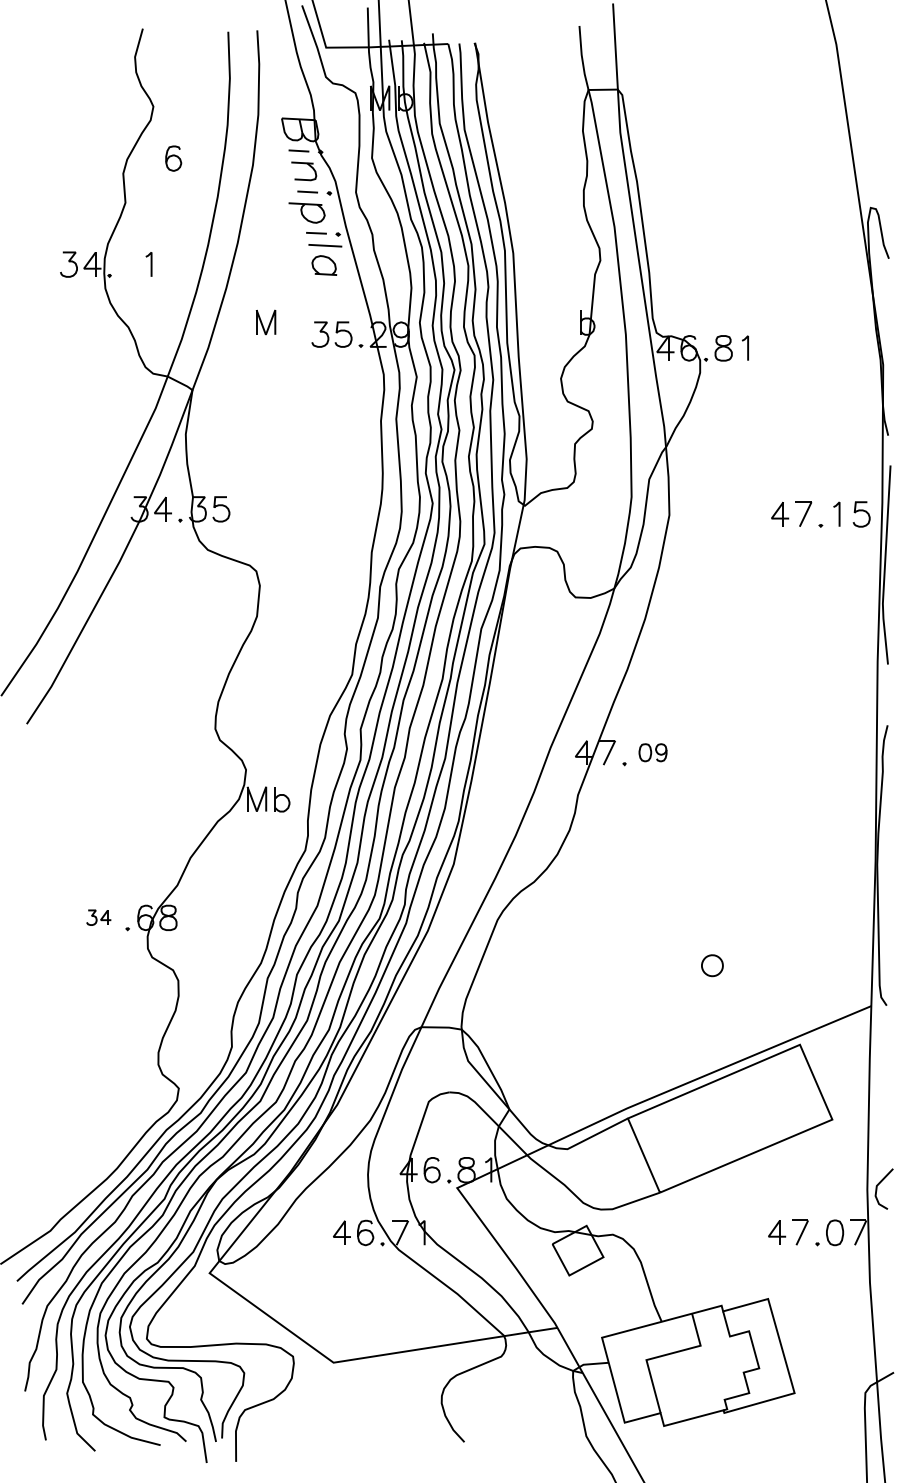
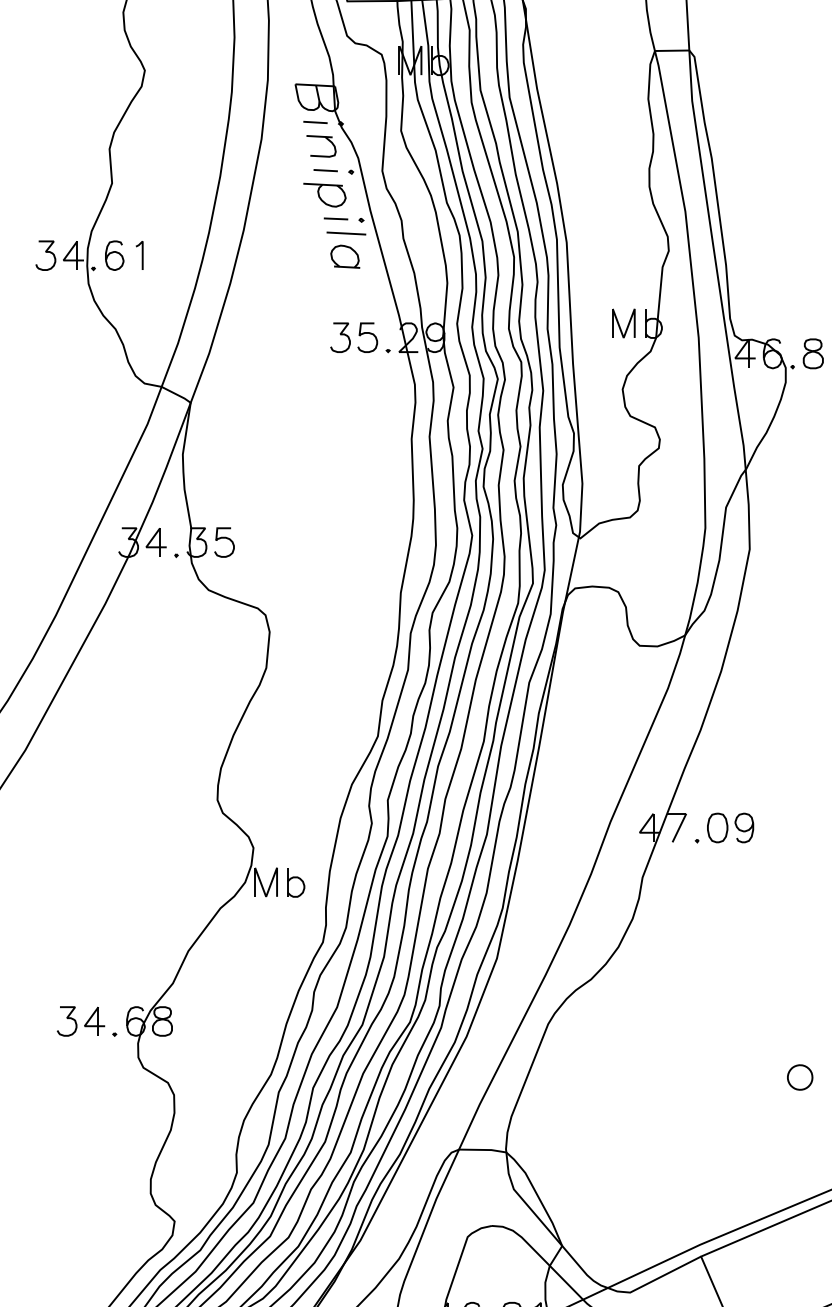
part: (173, 158) -> (114, 255), moved
part: (265, 322) -> (623, 323), moved
part: (652, 752) -> (729, 827), size x1.43
part: (98, 917) -> (80, 1020), size x1.67

